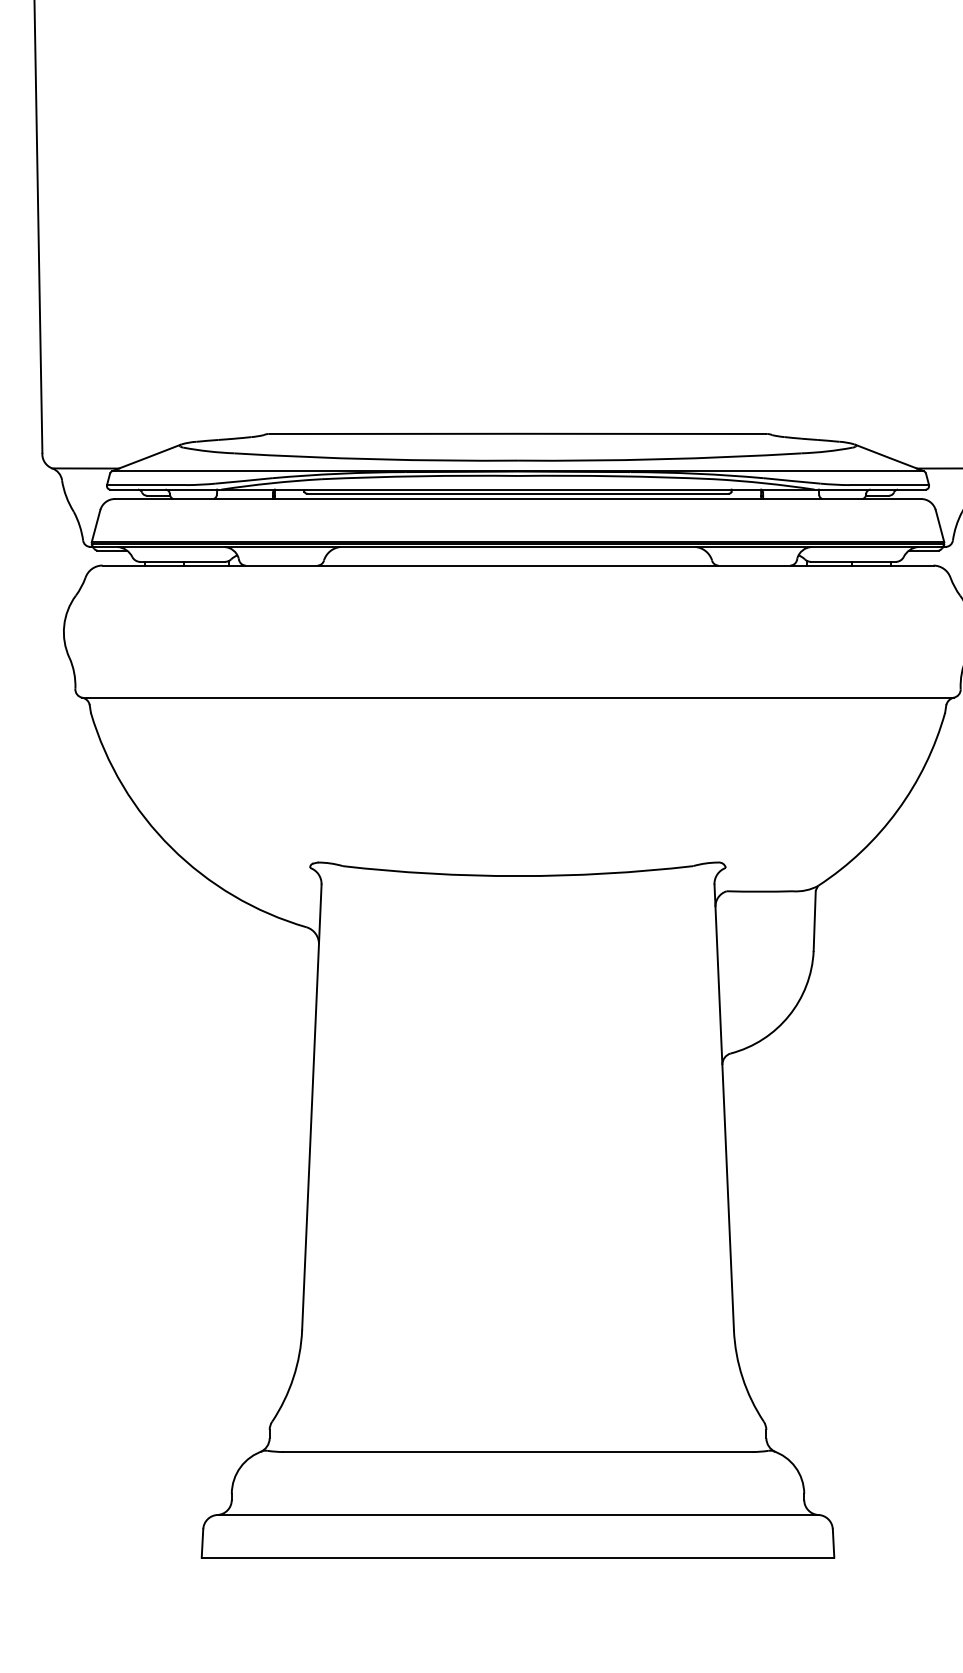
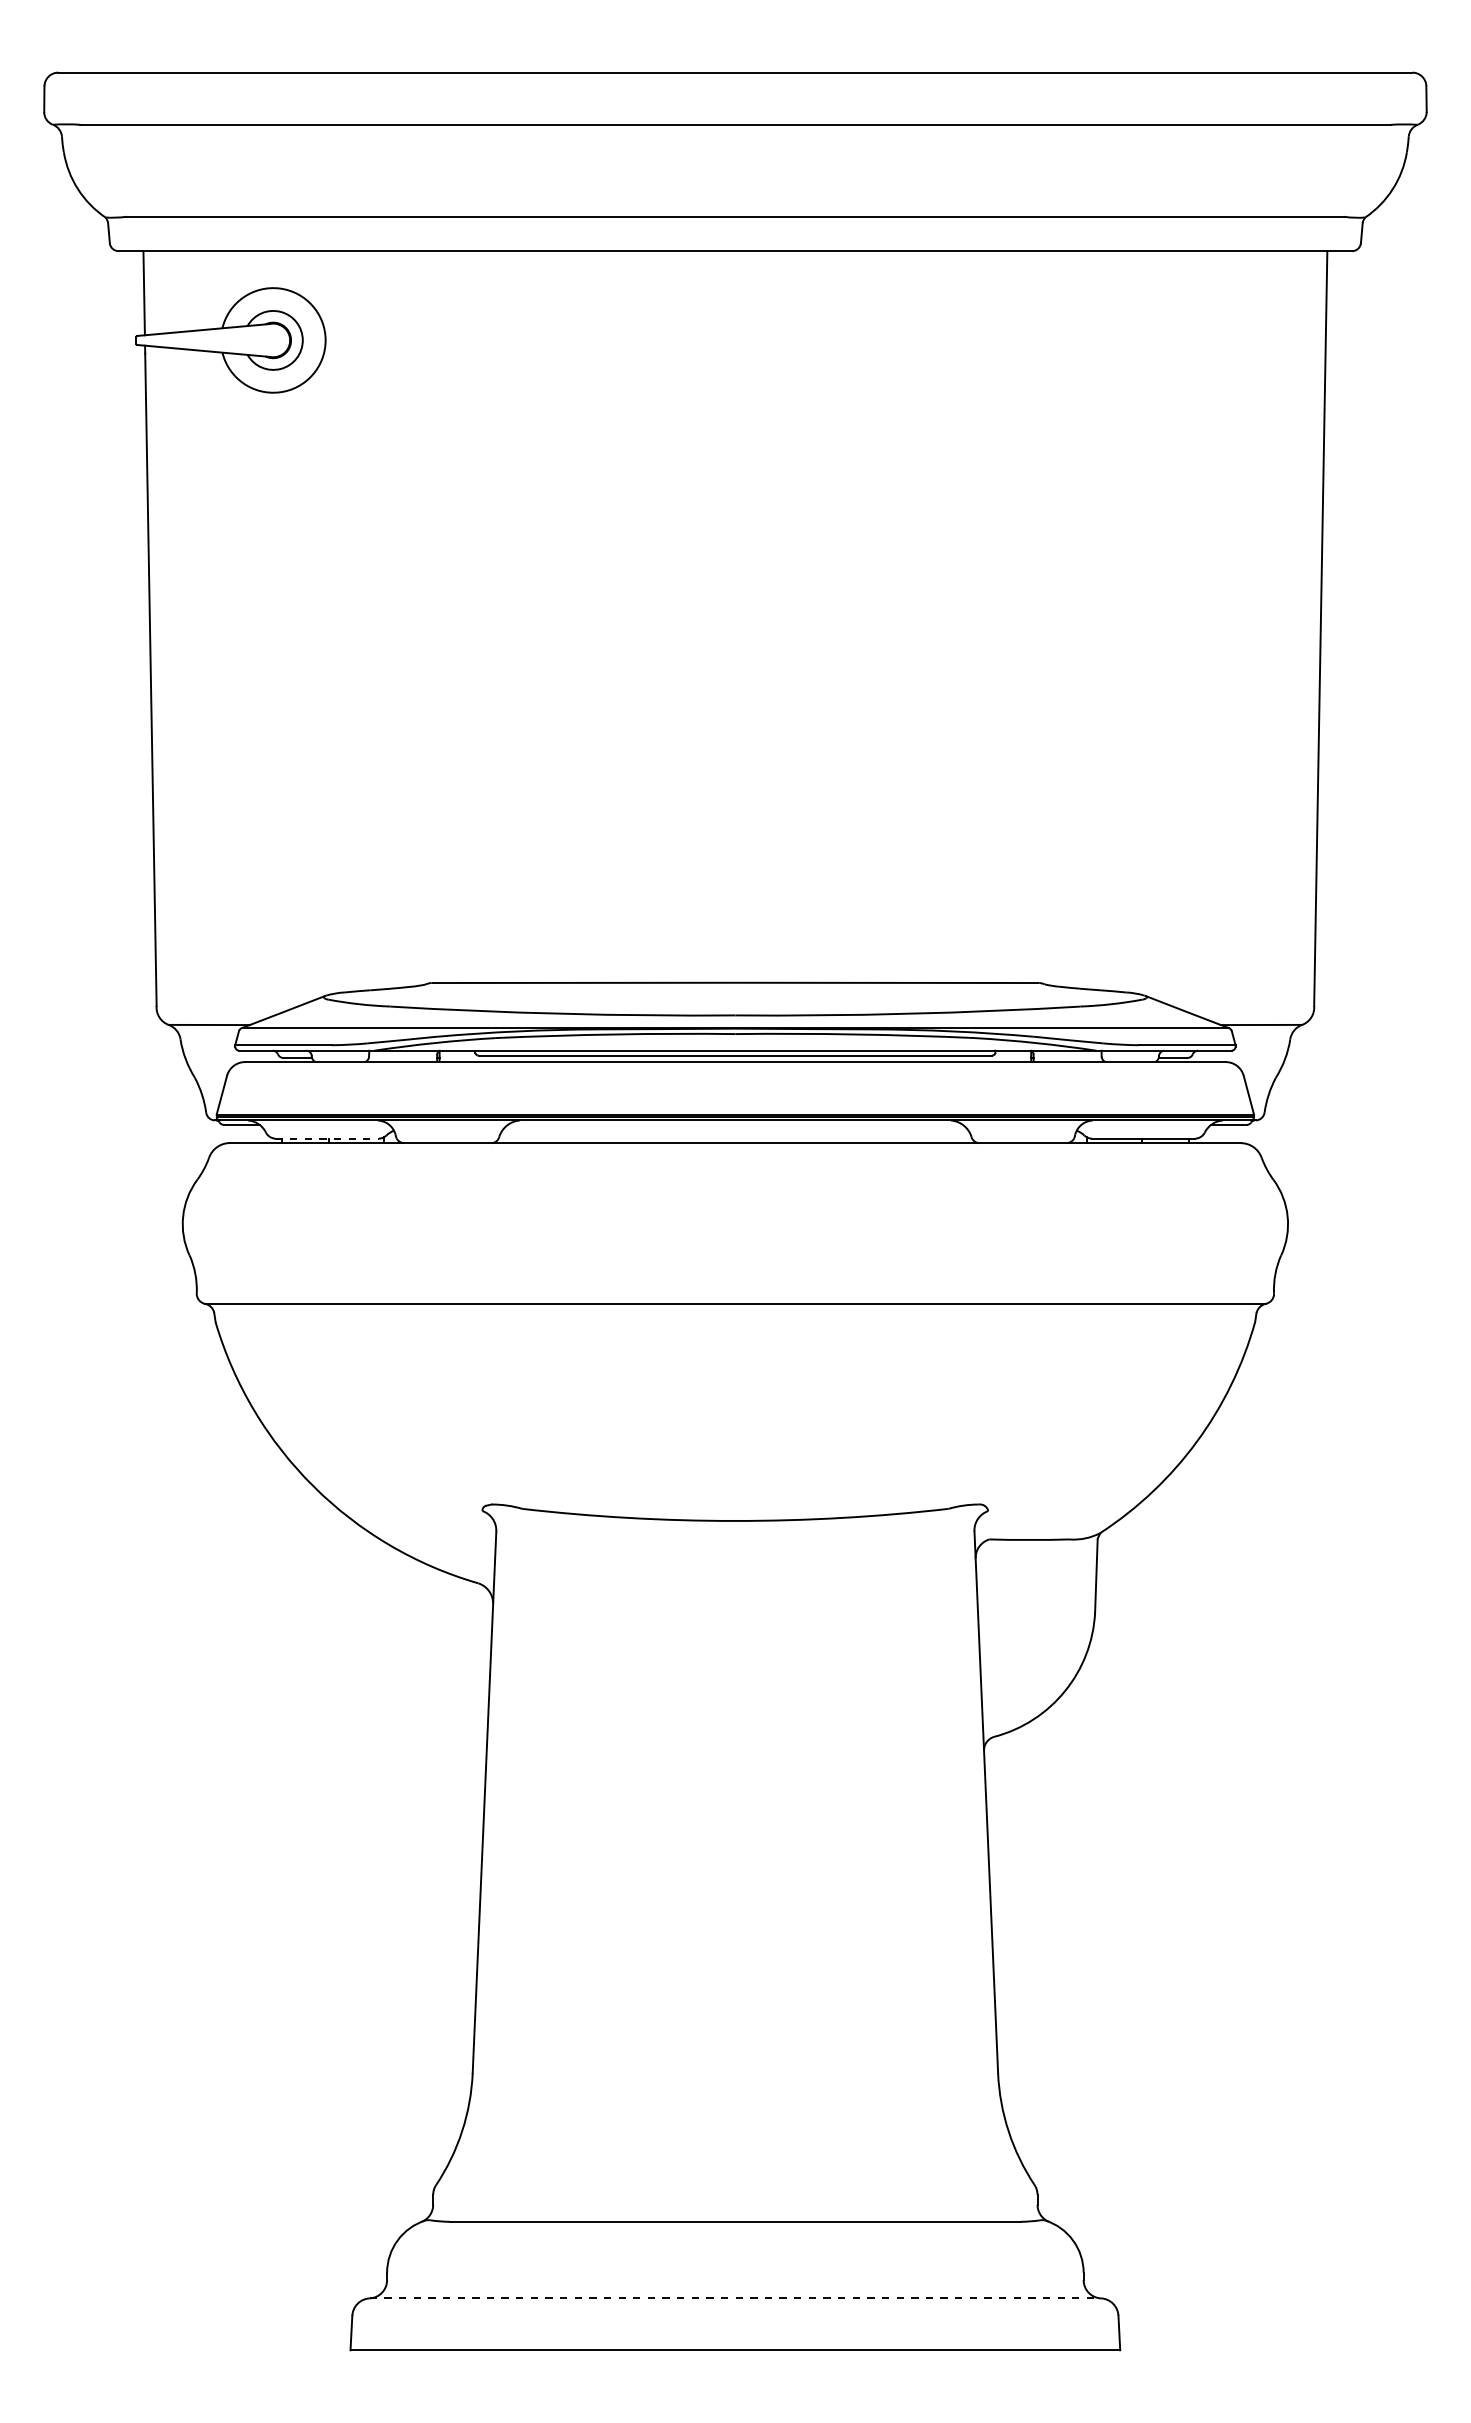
line: (182, 561) -> (327, 1138), solid -> dashed
line: (518, 1515) -> (735, 2298), solid -> dashed

